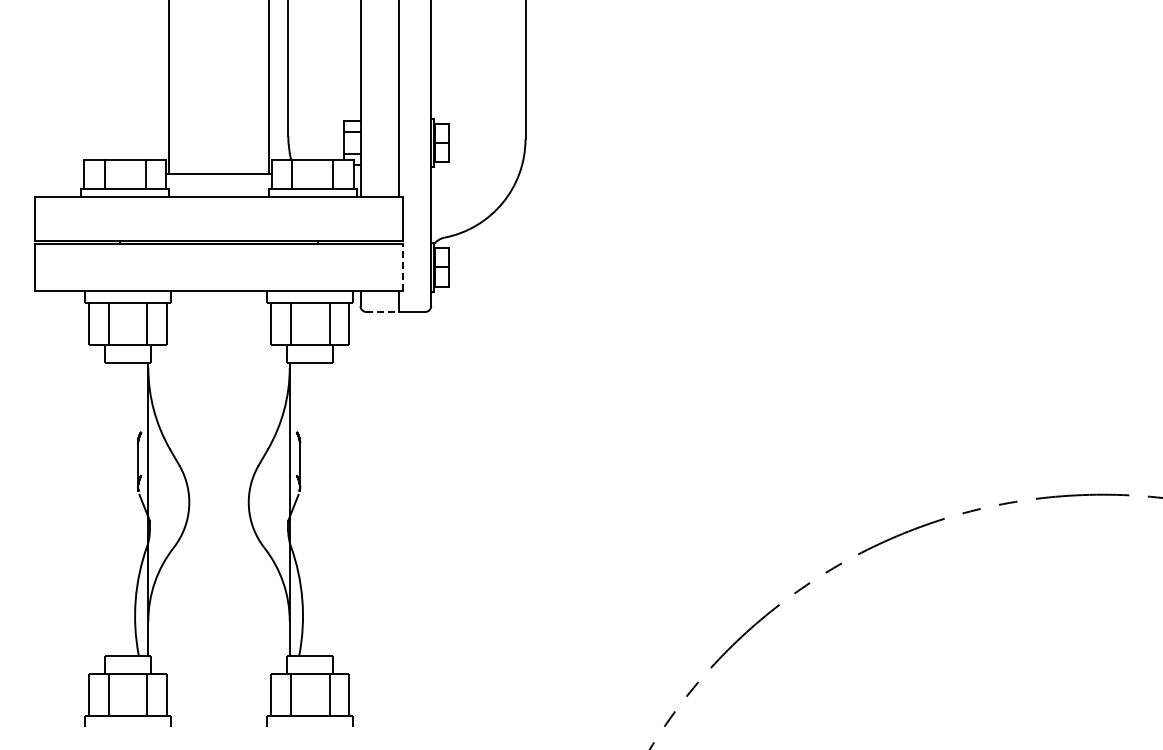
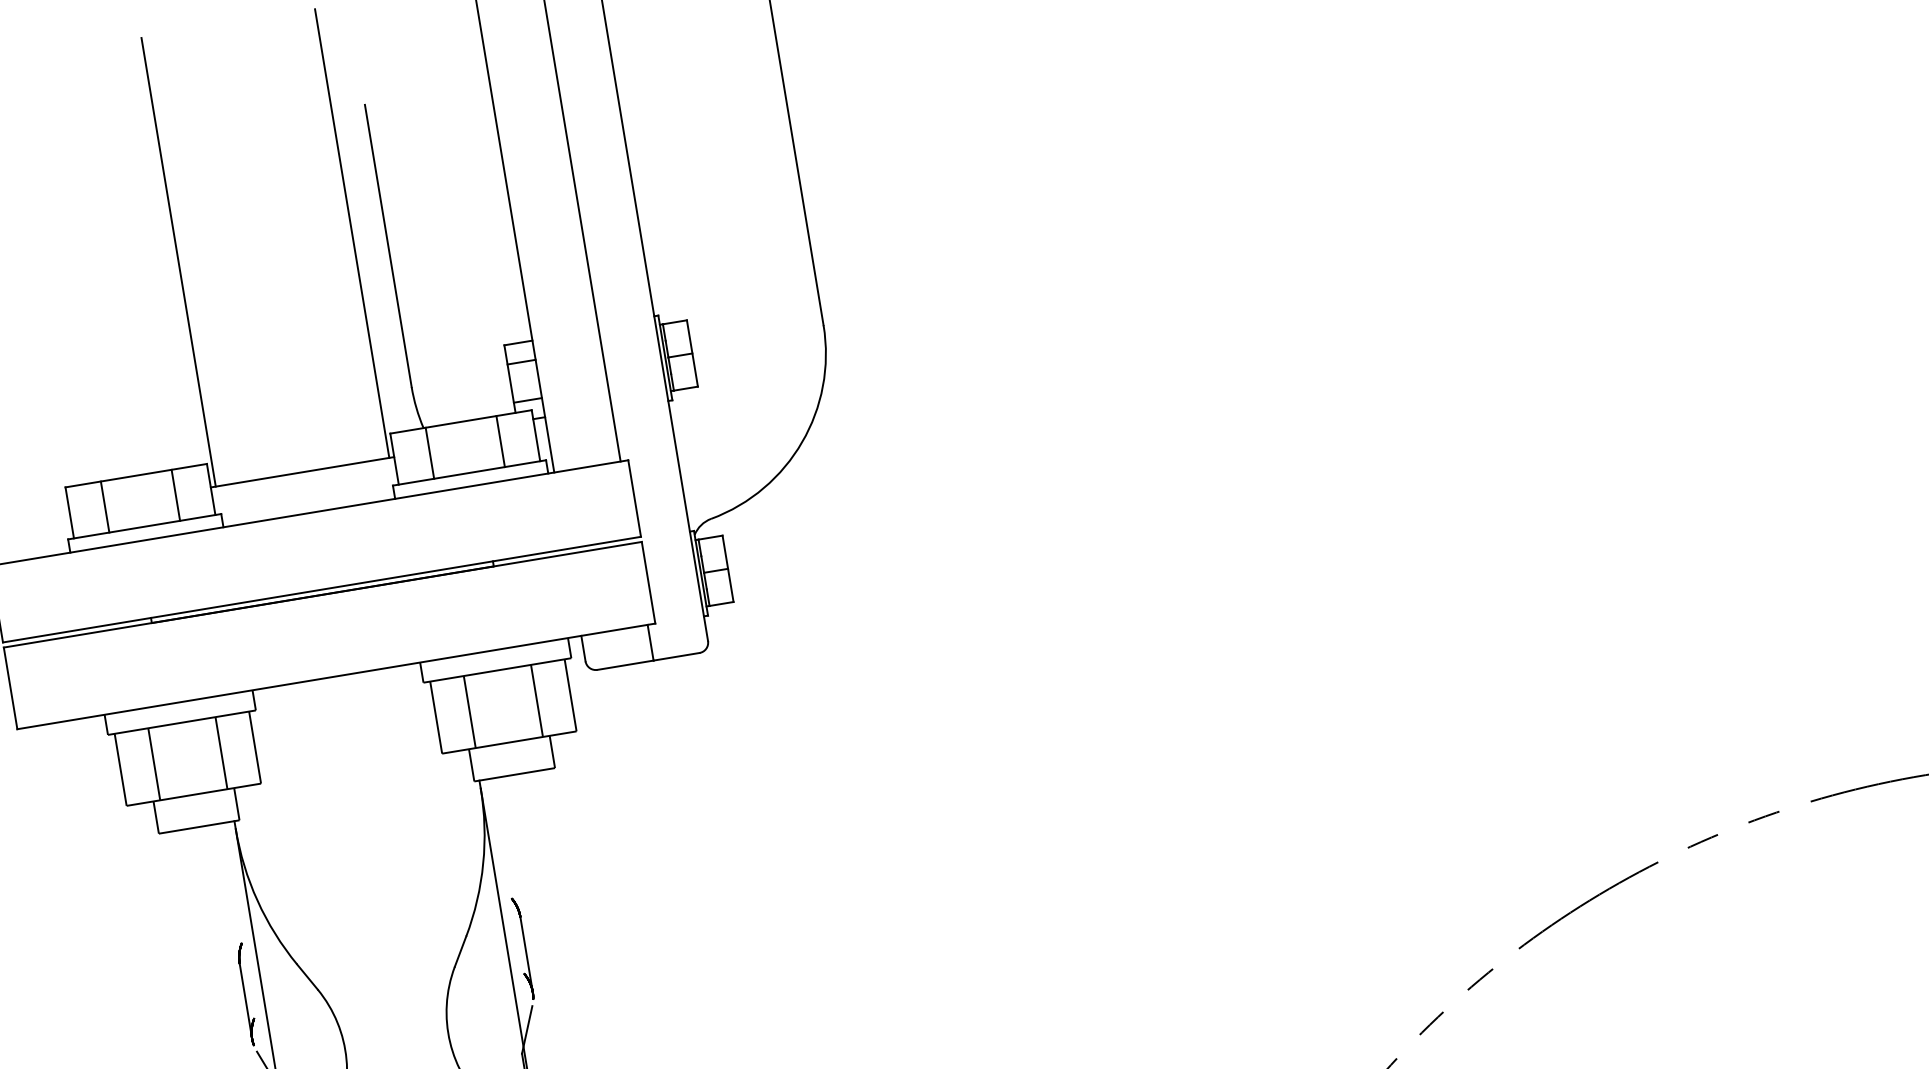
line: (403, 267) -> (648, 582), dashed -> solid
line: (383, 312) -> (627, 665), dashed -> solid

